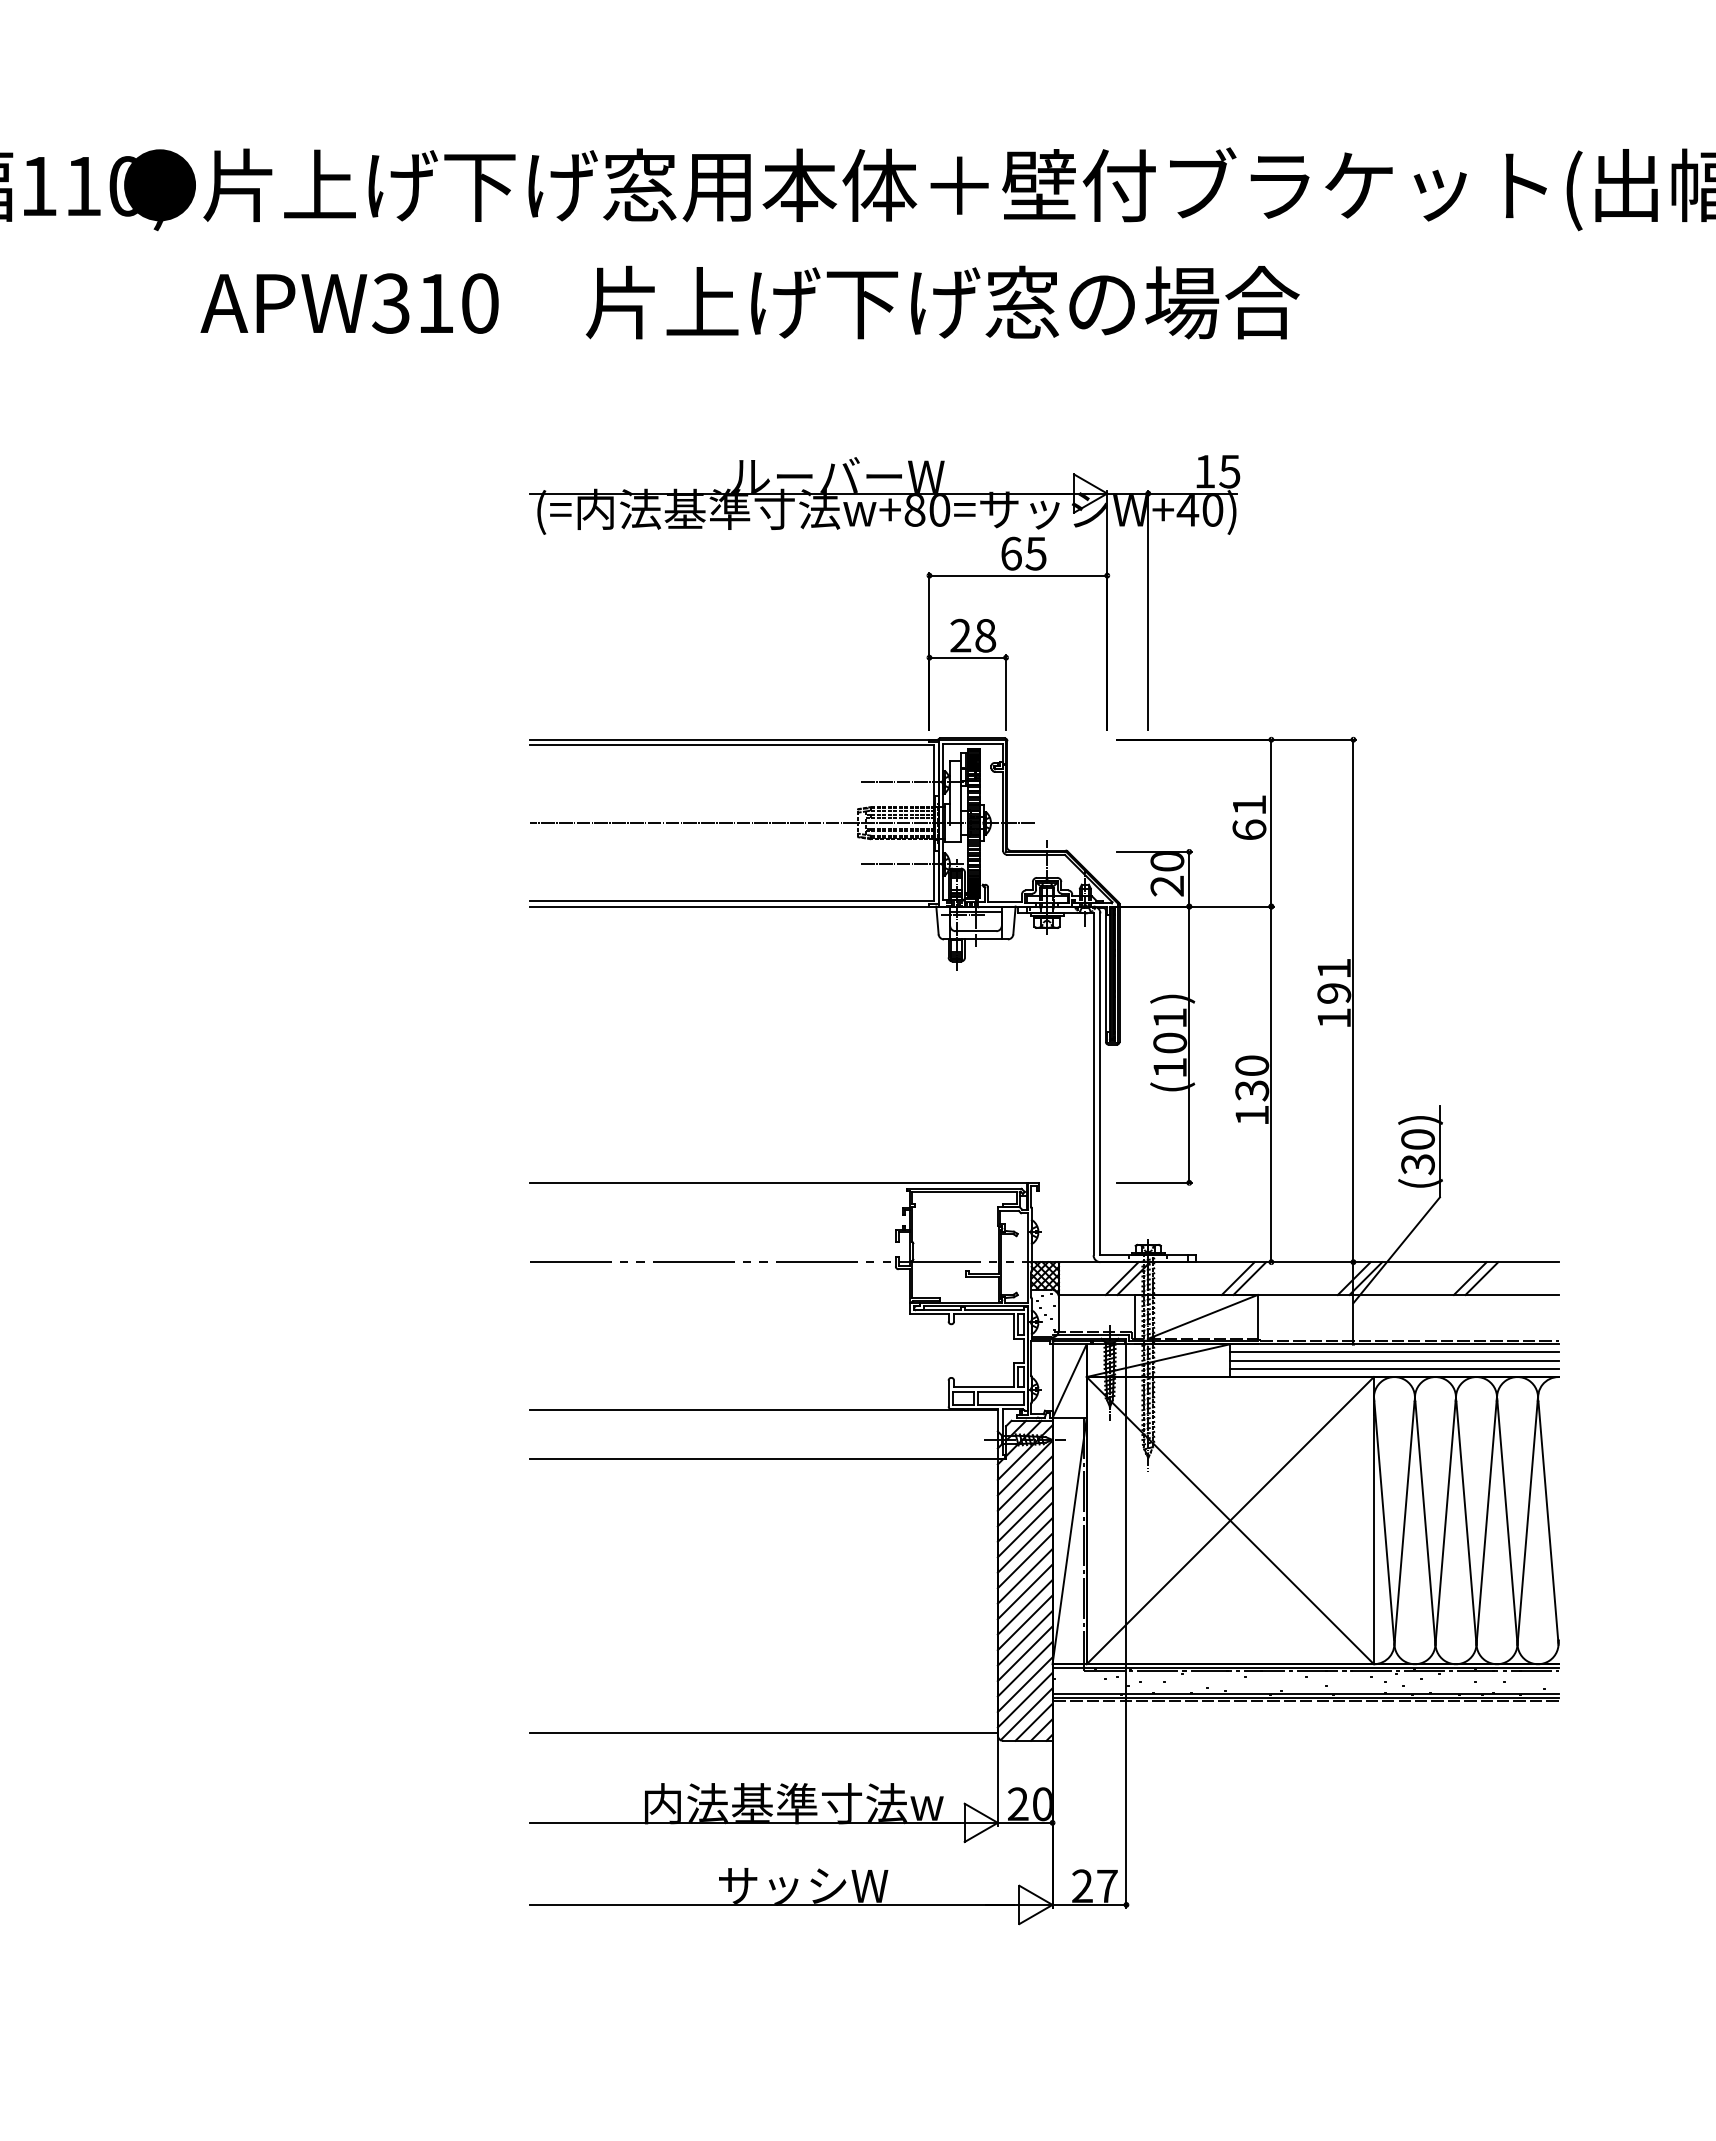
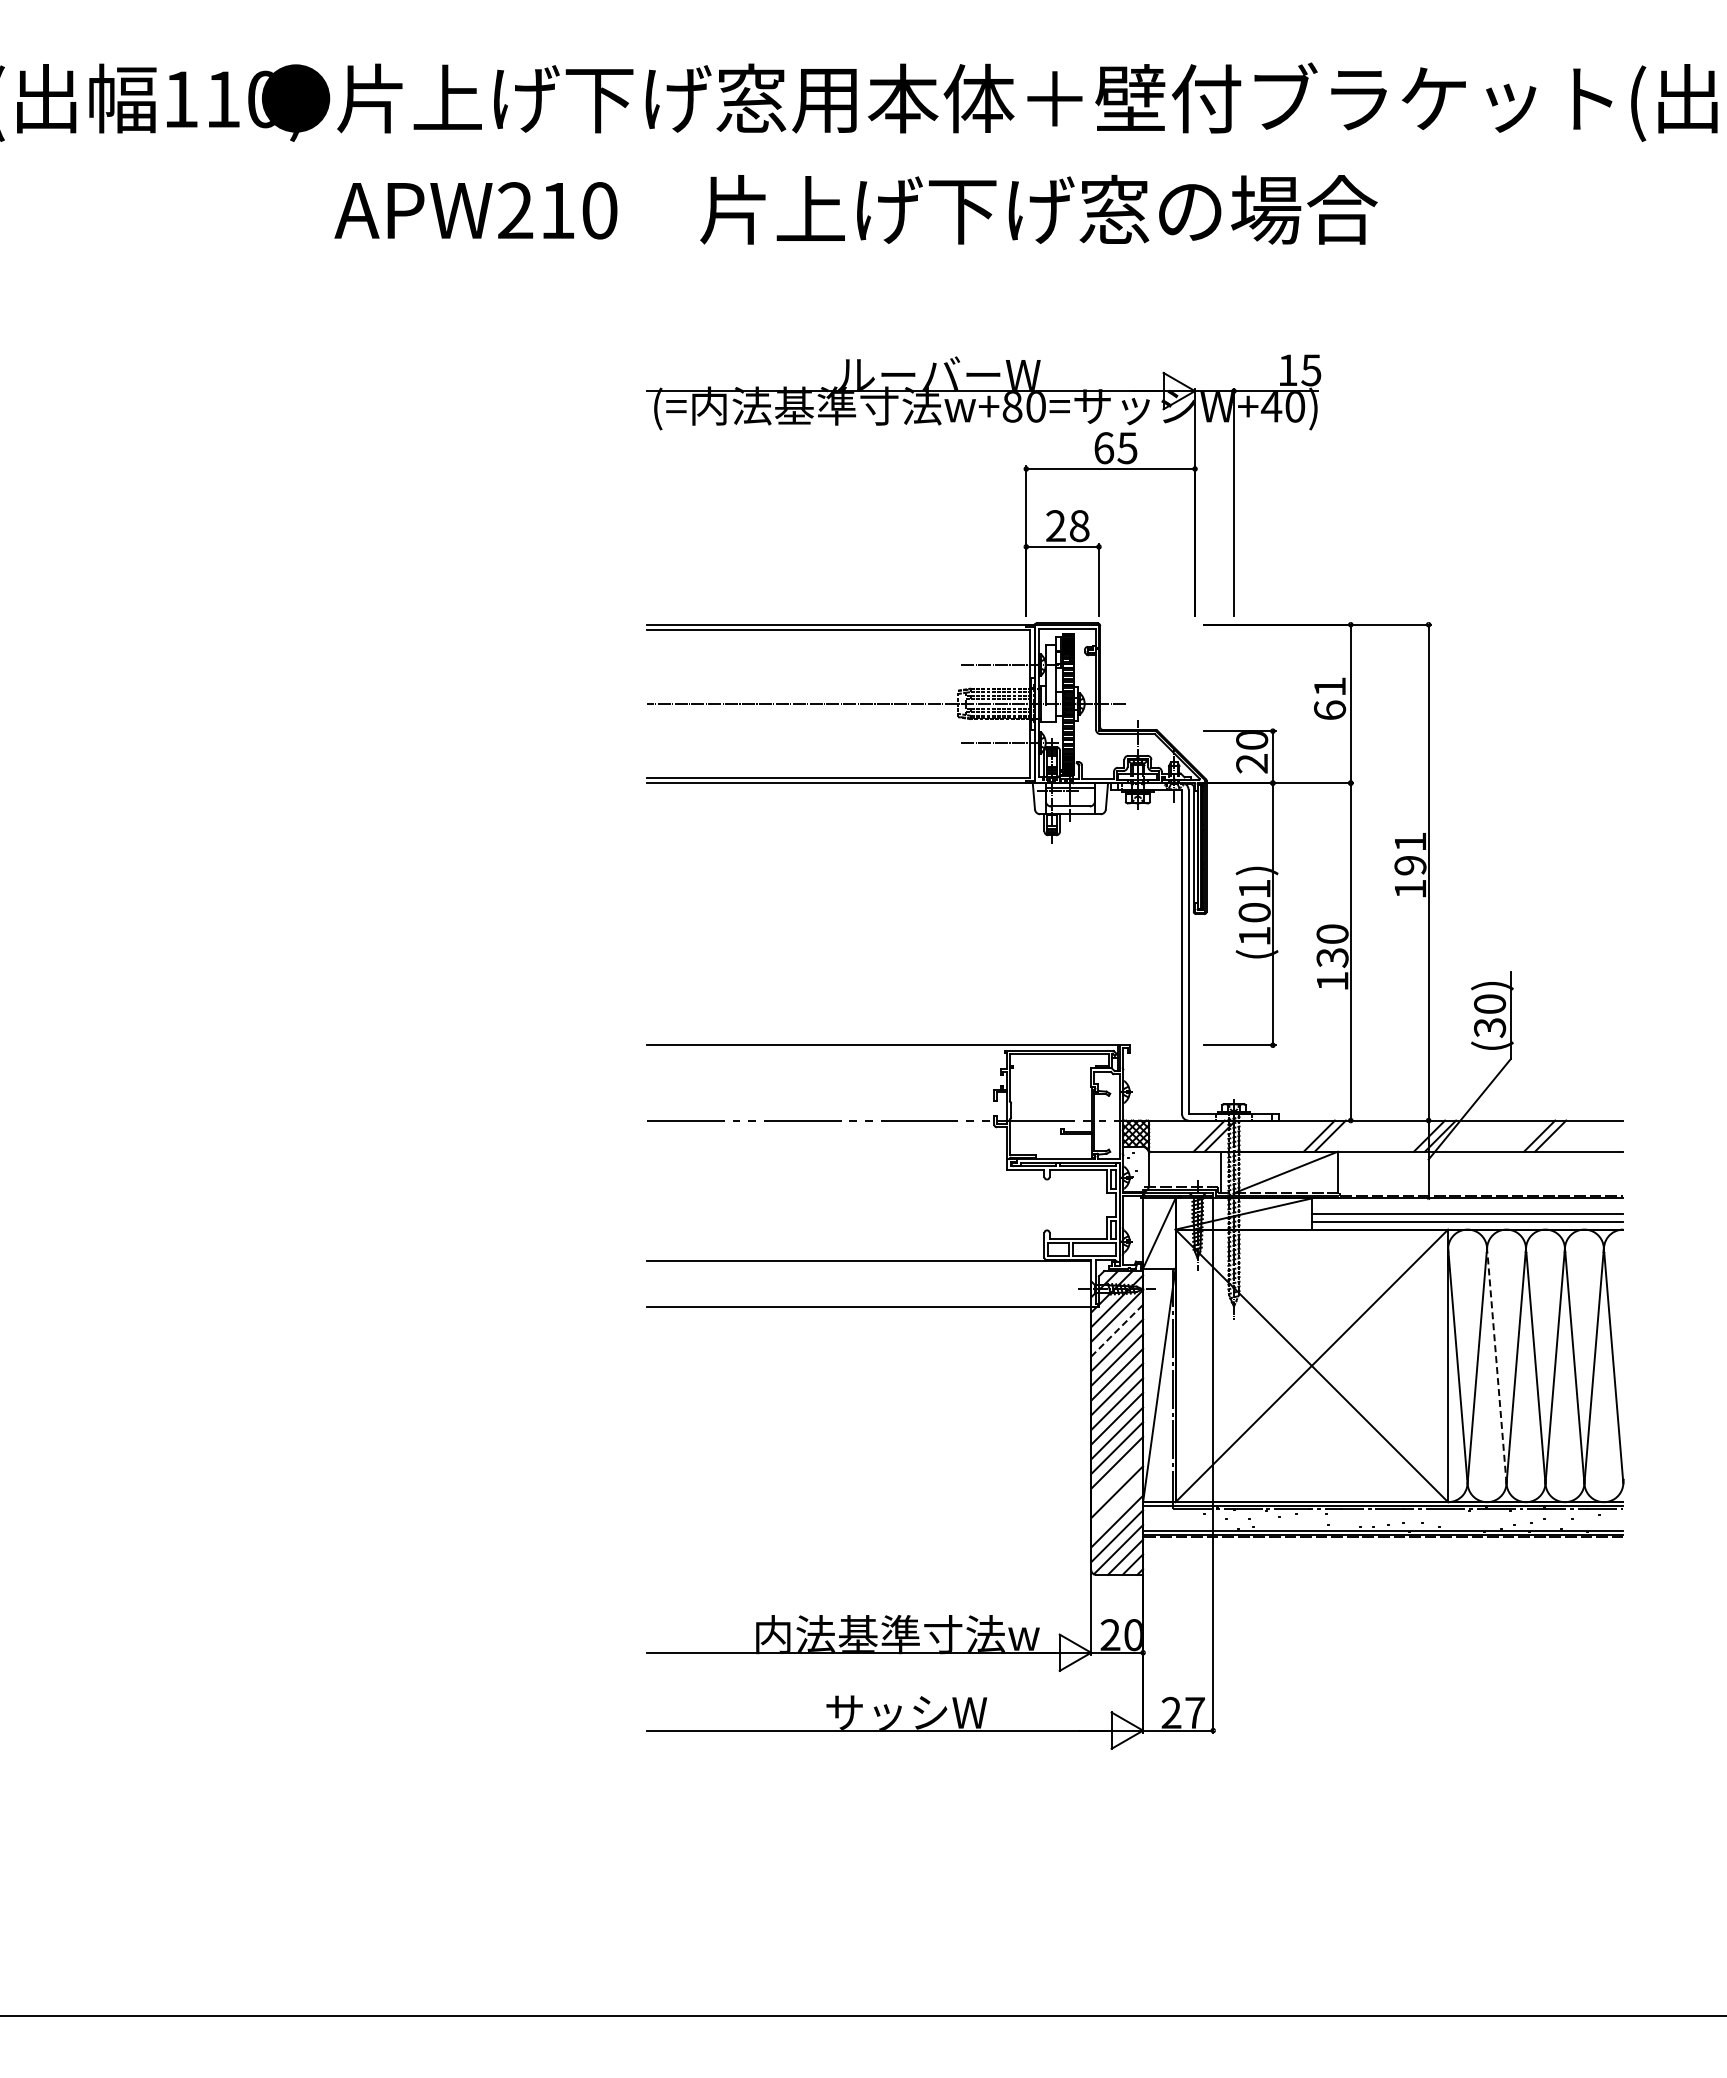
text: (391, 303) -> (515, 210), APW310 -> APW210
line: (1394, 1352) -> (1467, 1206), removed
line: (1025, 1483) -> (1117, 1330), solid -> dashed
line: (1425, 1523) -> (1497, 1368), solid -> dashed
line: (1025, 1638) -> (1117, 1477), removed
line: (1025, 1668) -> (1117, 1506), removed
line: (763, 1733) -> (868, 1567), removed

